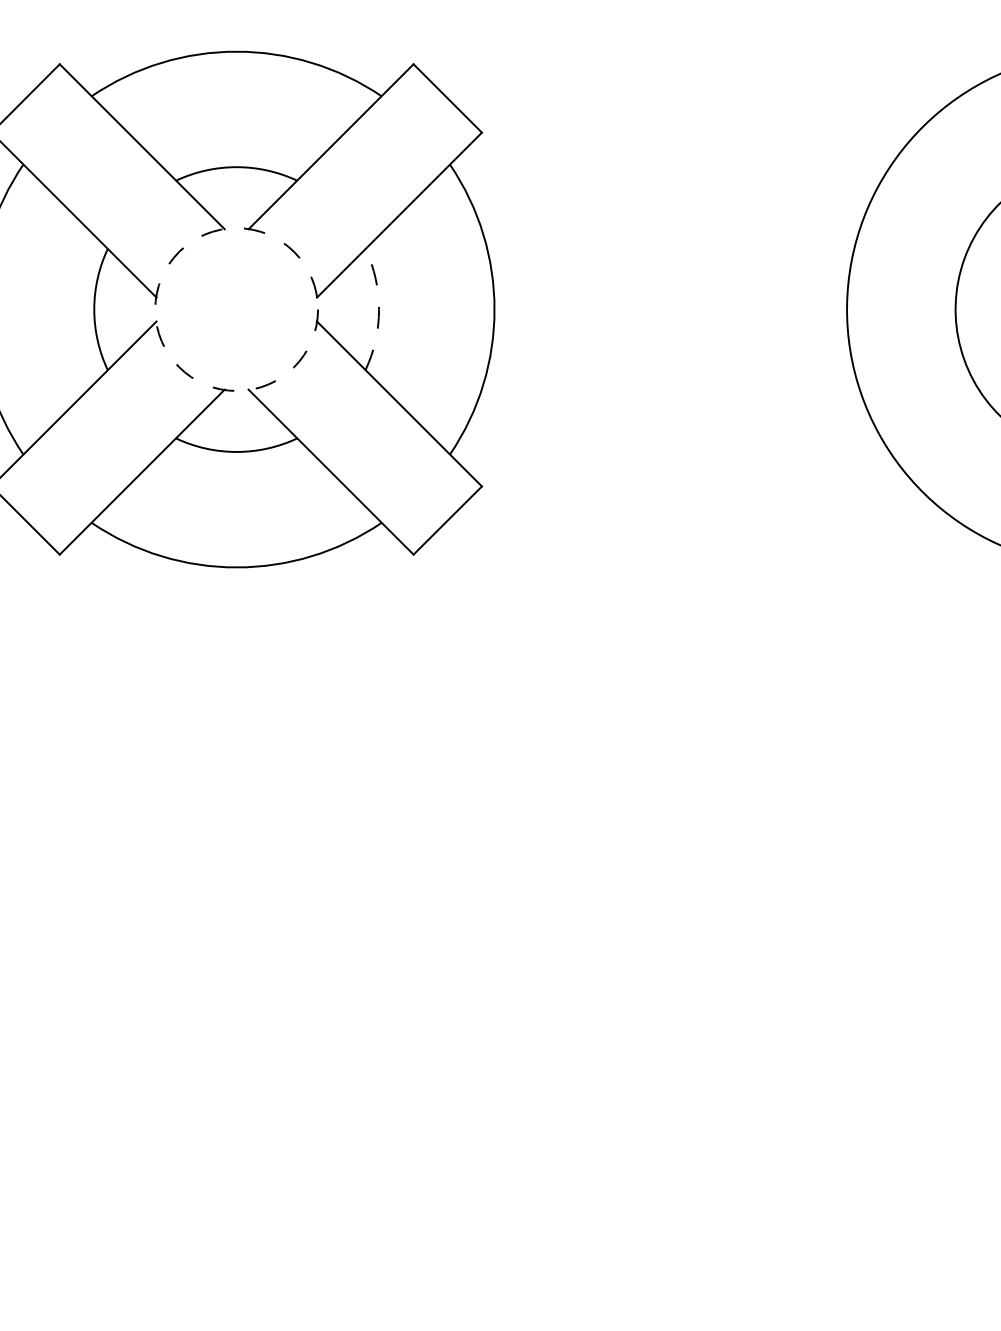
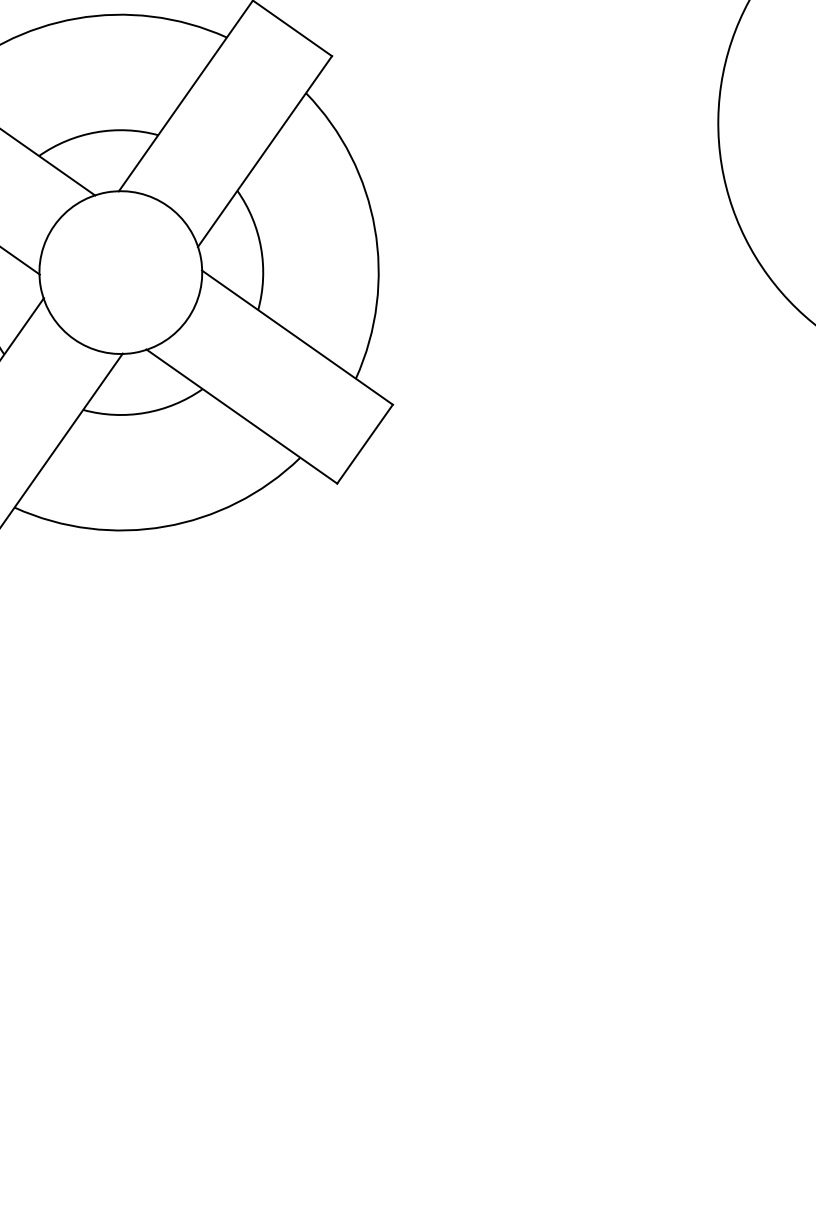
circle: (236, 309) -> (120, 272), dashed -> solid
arc: (379, 309) -> (261, 247), dashed -> solid

